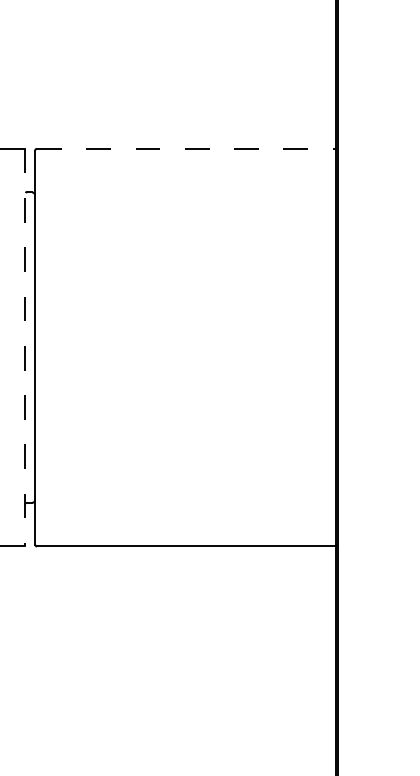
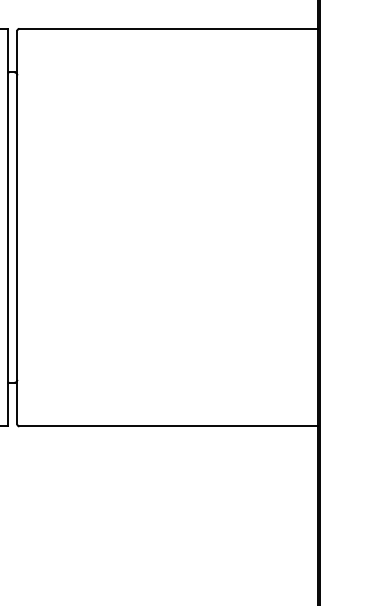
line: (186, 148) -> (168, 28), dashed -> solid
line: (25, 347) -> (7, 227), dashed -> solid

